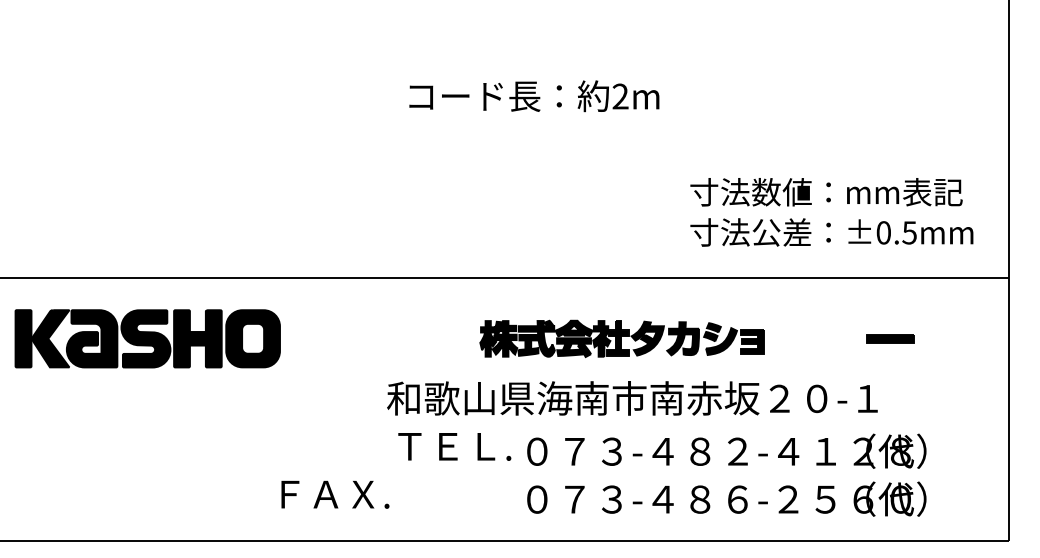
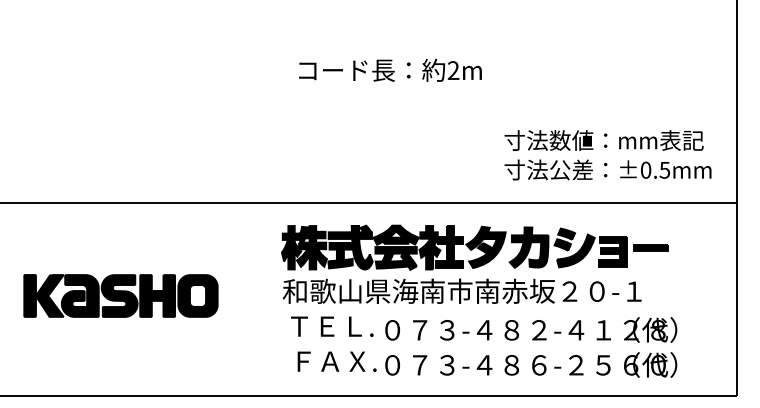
part: (147, 338) -> (120, 295), moved
part: (621, 338) -> (454, 247), size x1.67
text: (335, 494) -> (337, 361), moved

